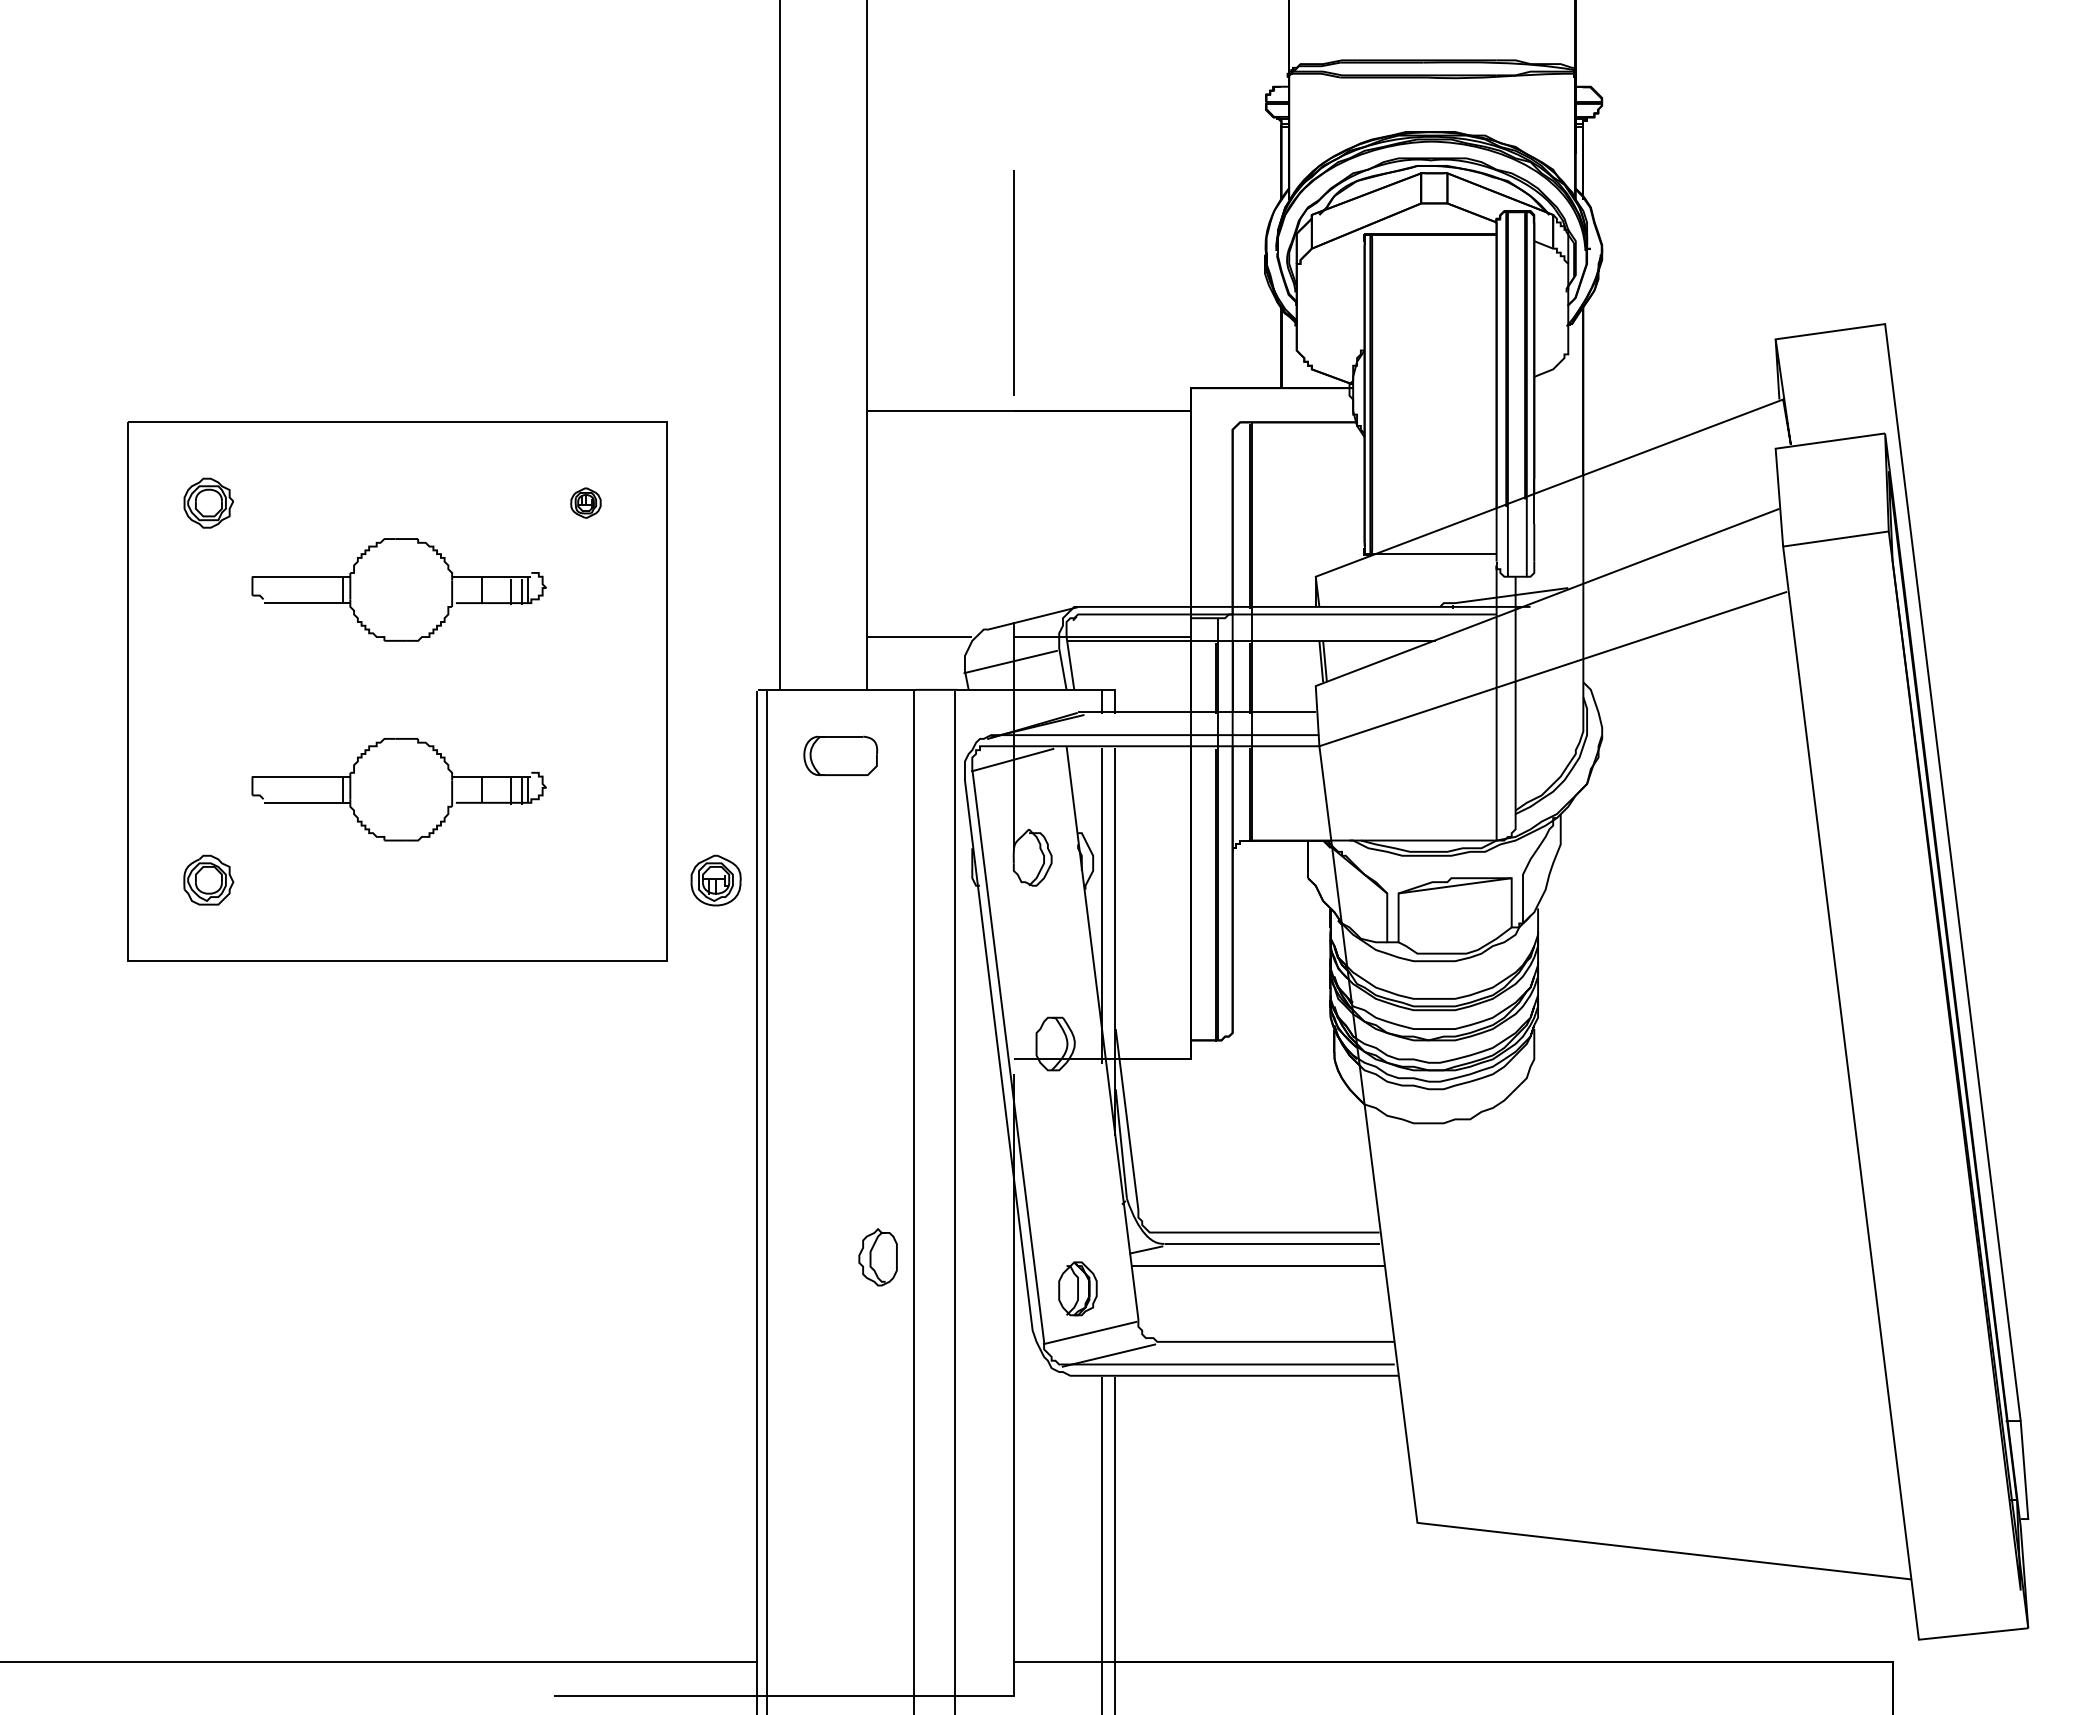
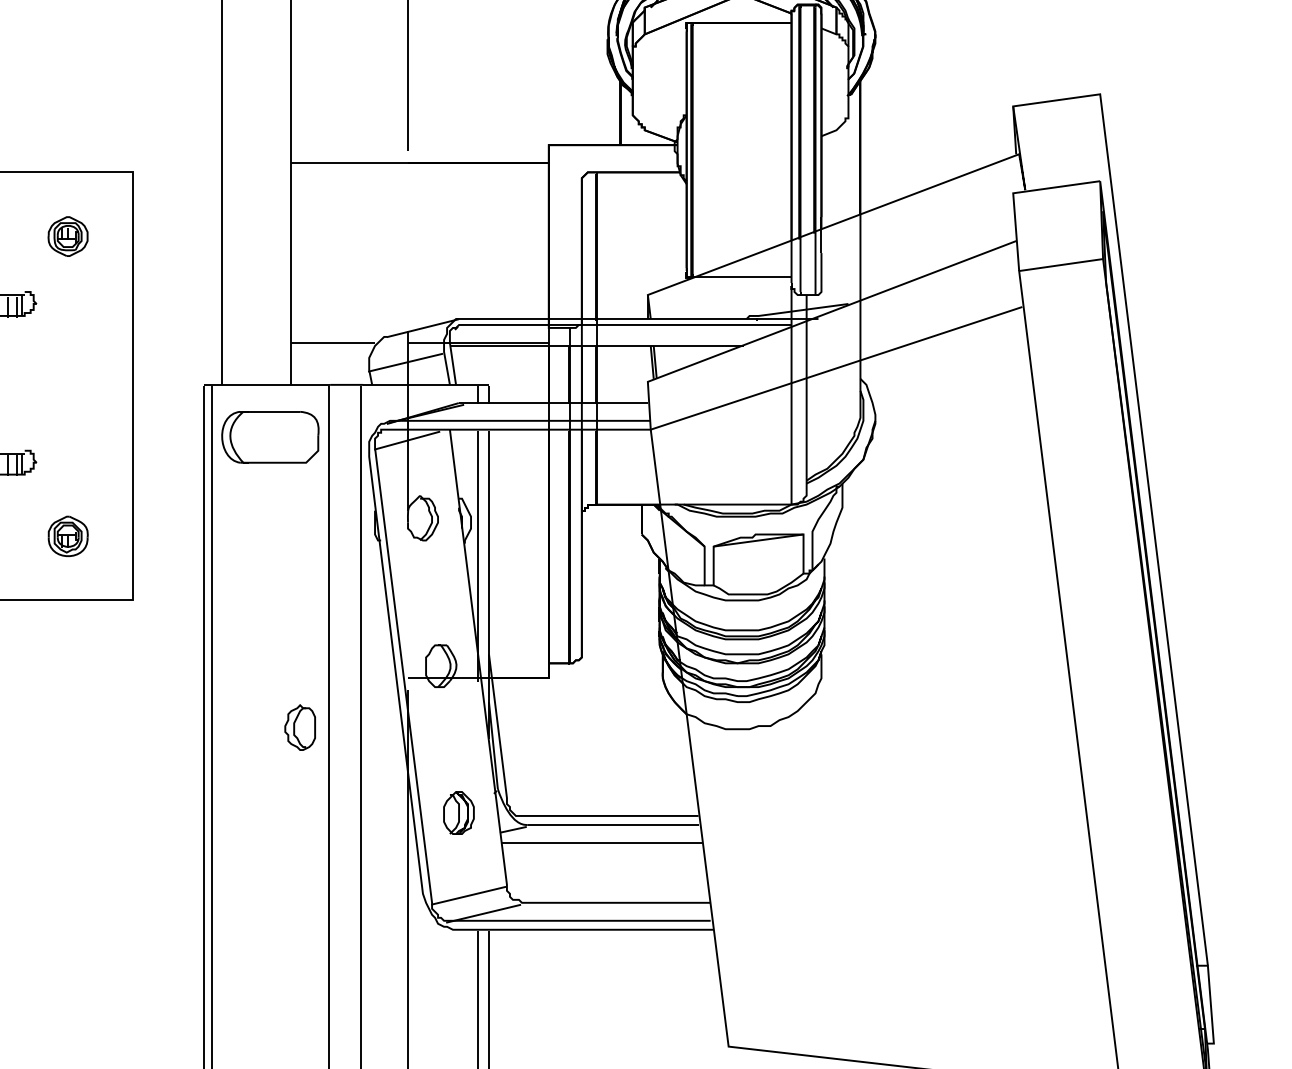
part: (585, 502) -> (67, 236), size x1.67
part: (840, 755) -> (270, 437), size x1.67
part: (715, 880) -> (67, 536), moved
part: (877, 1257) -> (299, 727), moved
part: (1077, 1288) -> (458, 812), moved

